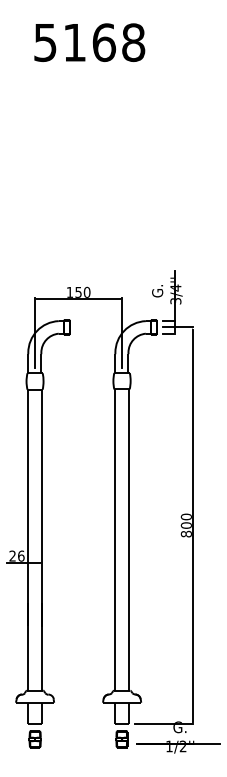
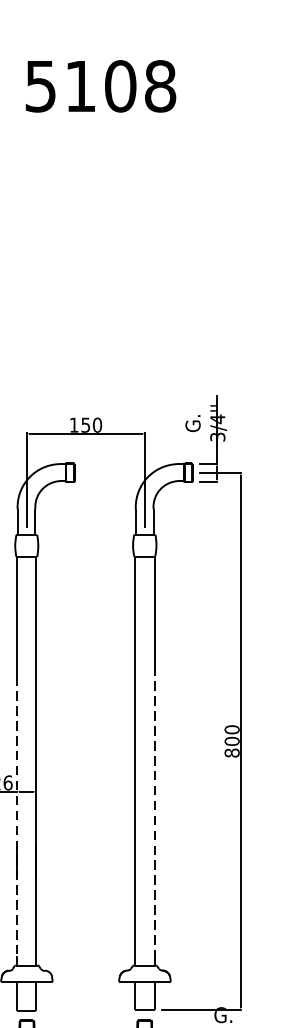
text: (104, 42) -> (120, 86), 5168 -> 5108
line: (27, 581) -> (16, 817), solid -> dashed
line: (129, 581) -> (154, 817), solid -> dashed

